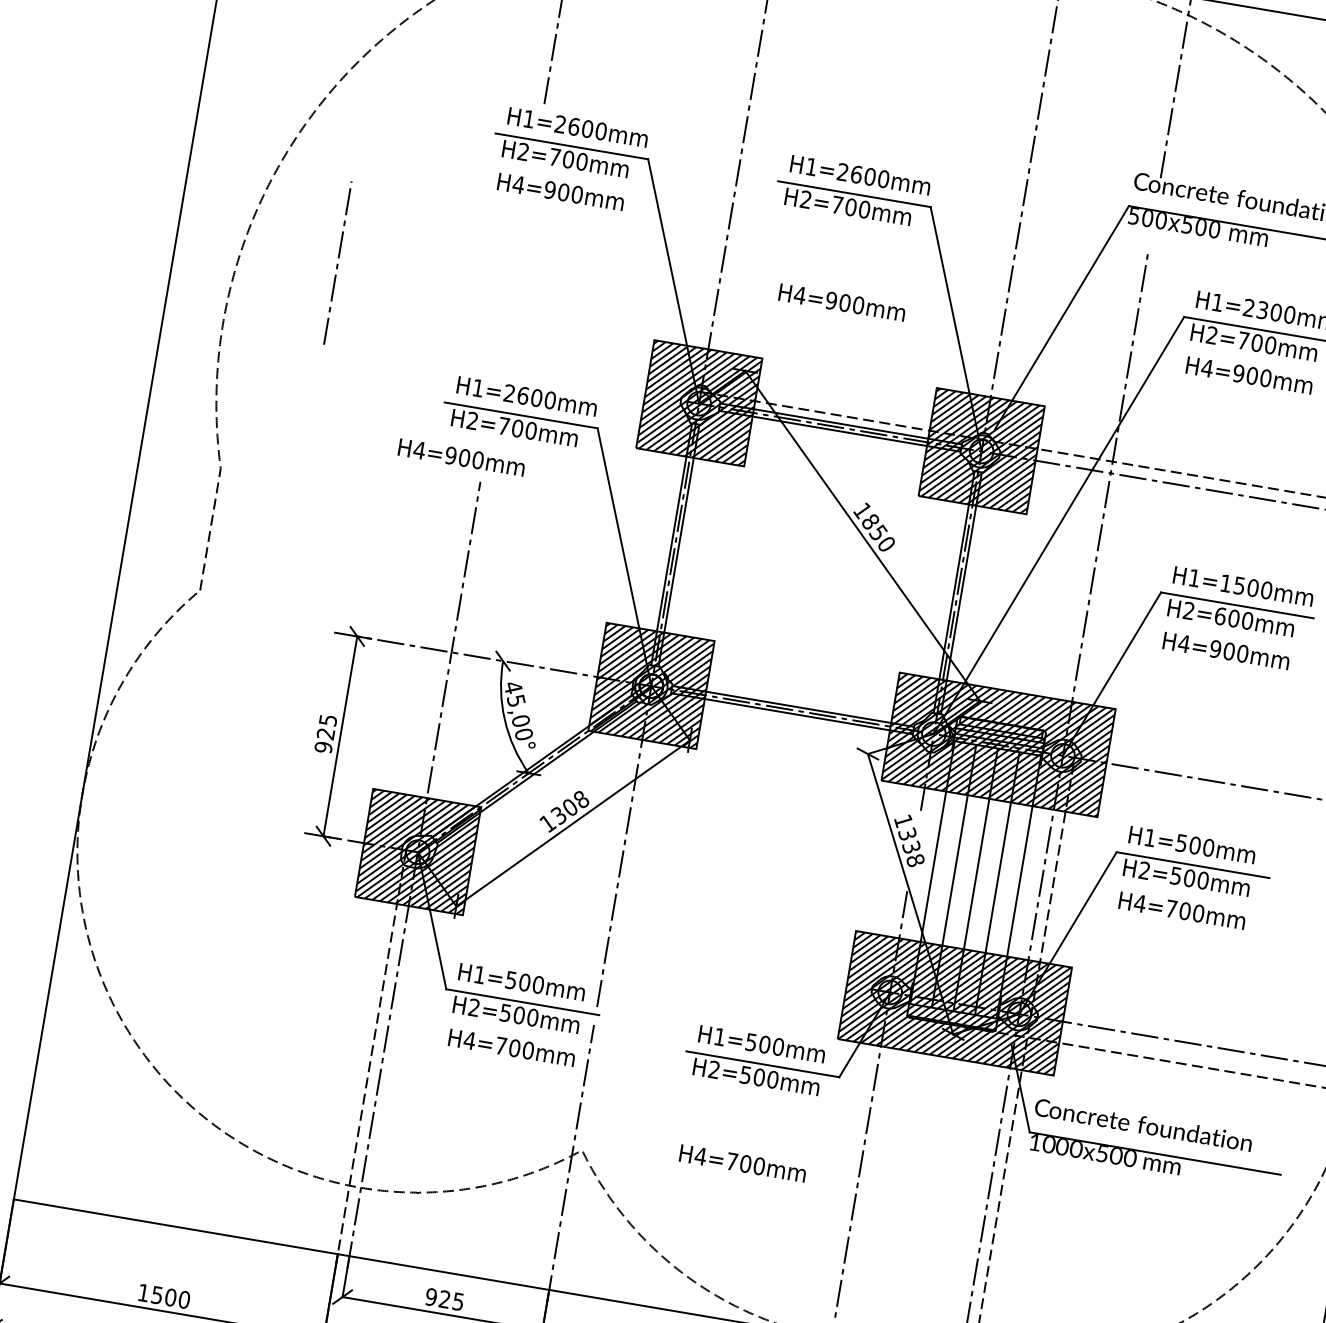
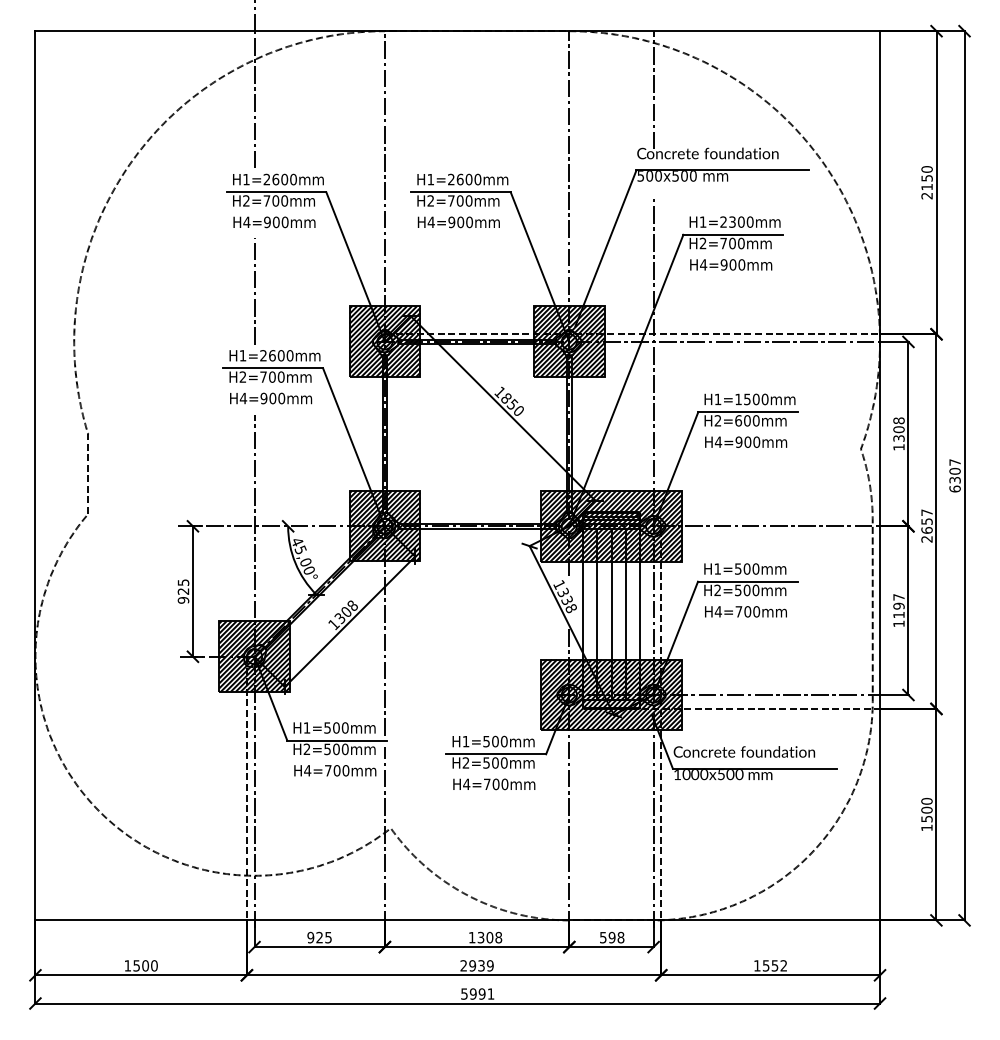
line: (337, 264) -> (254, 292), moved
text: (841, 302) -> (458, 222), moved
text: (462, 457) -> (271, 398), moved
text: (743, 1163) -> (494, 784), moved

